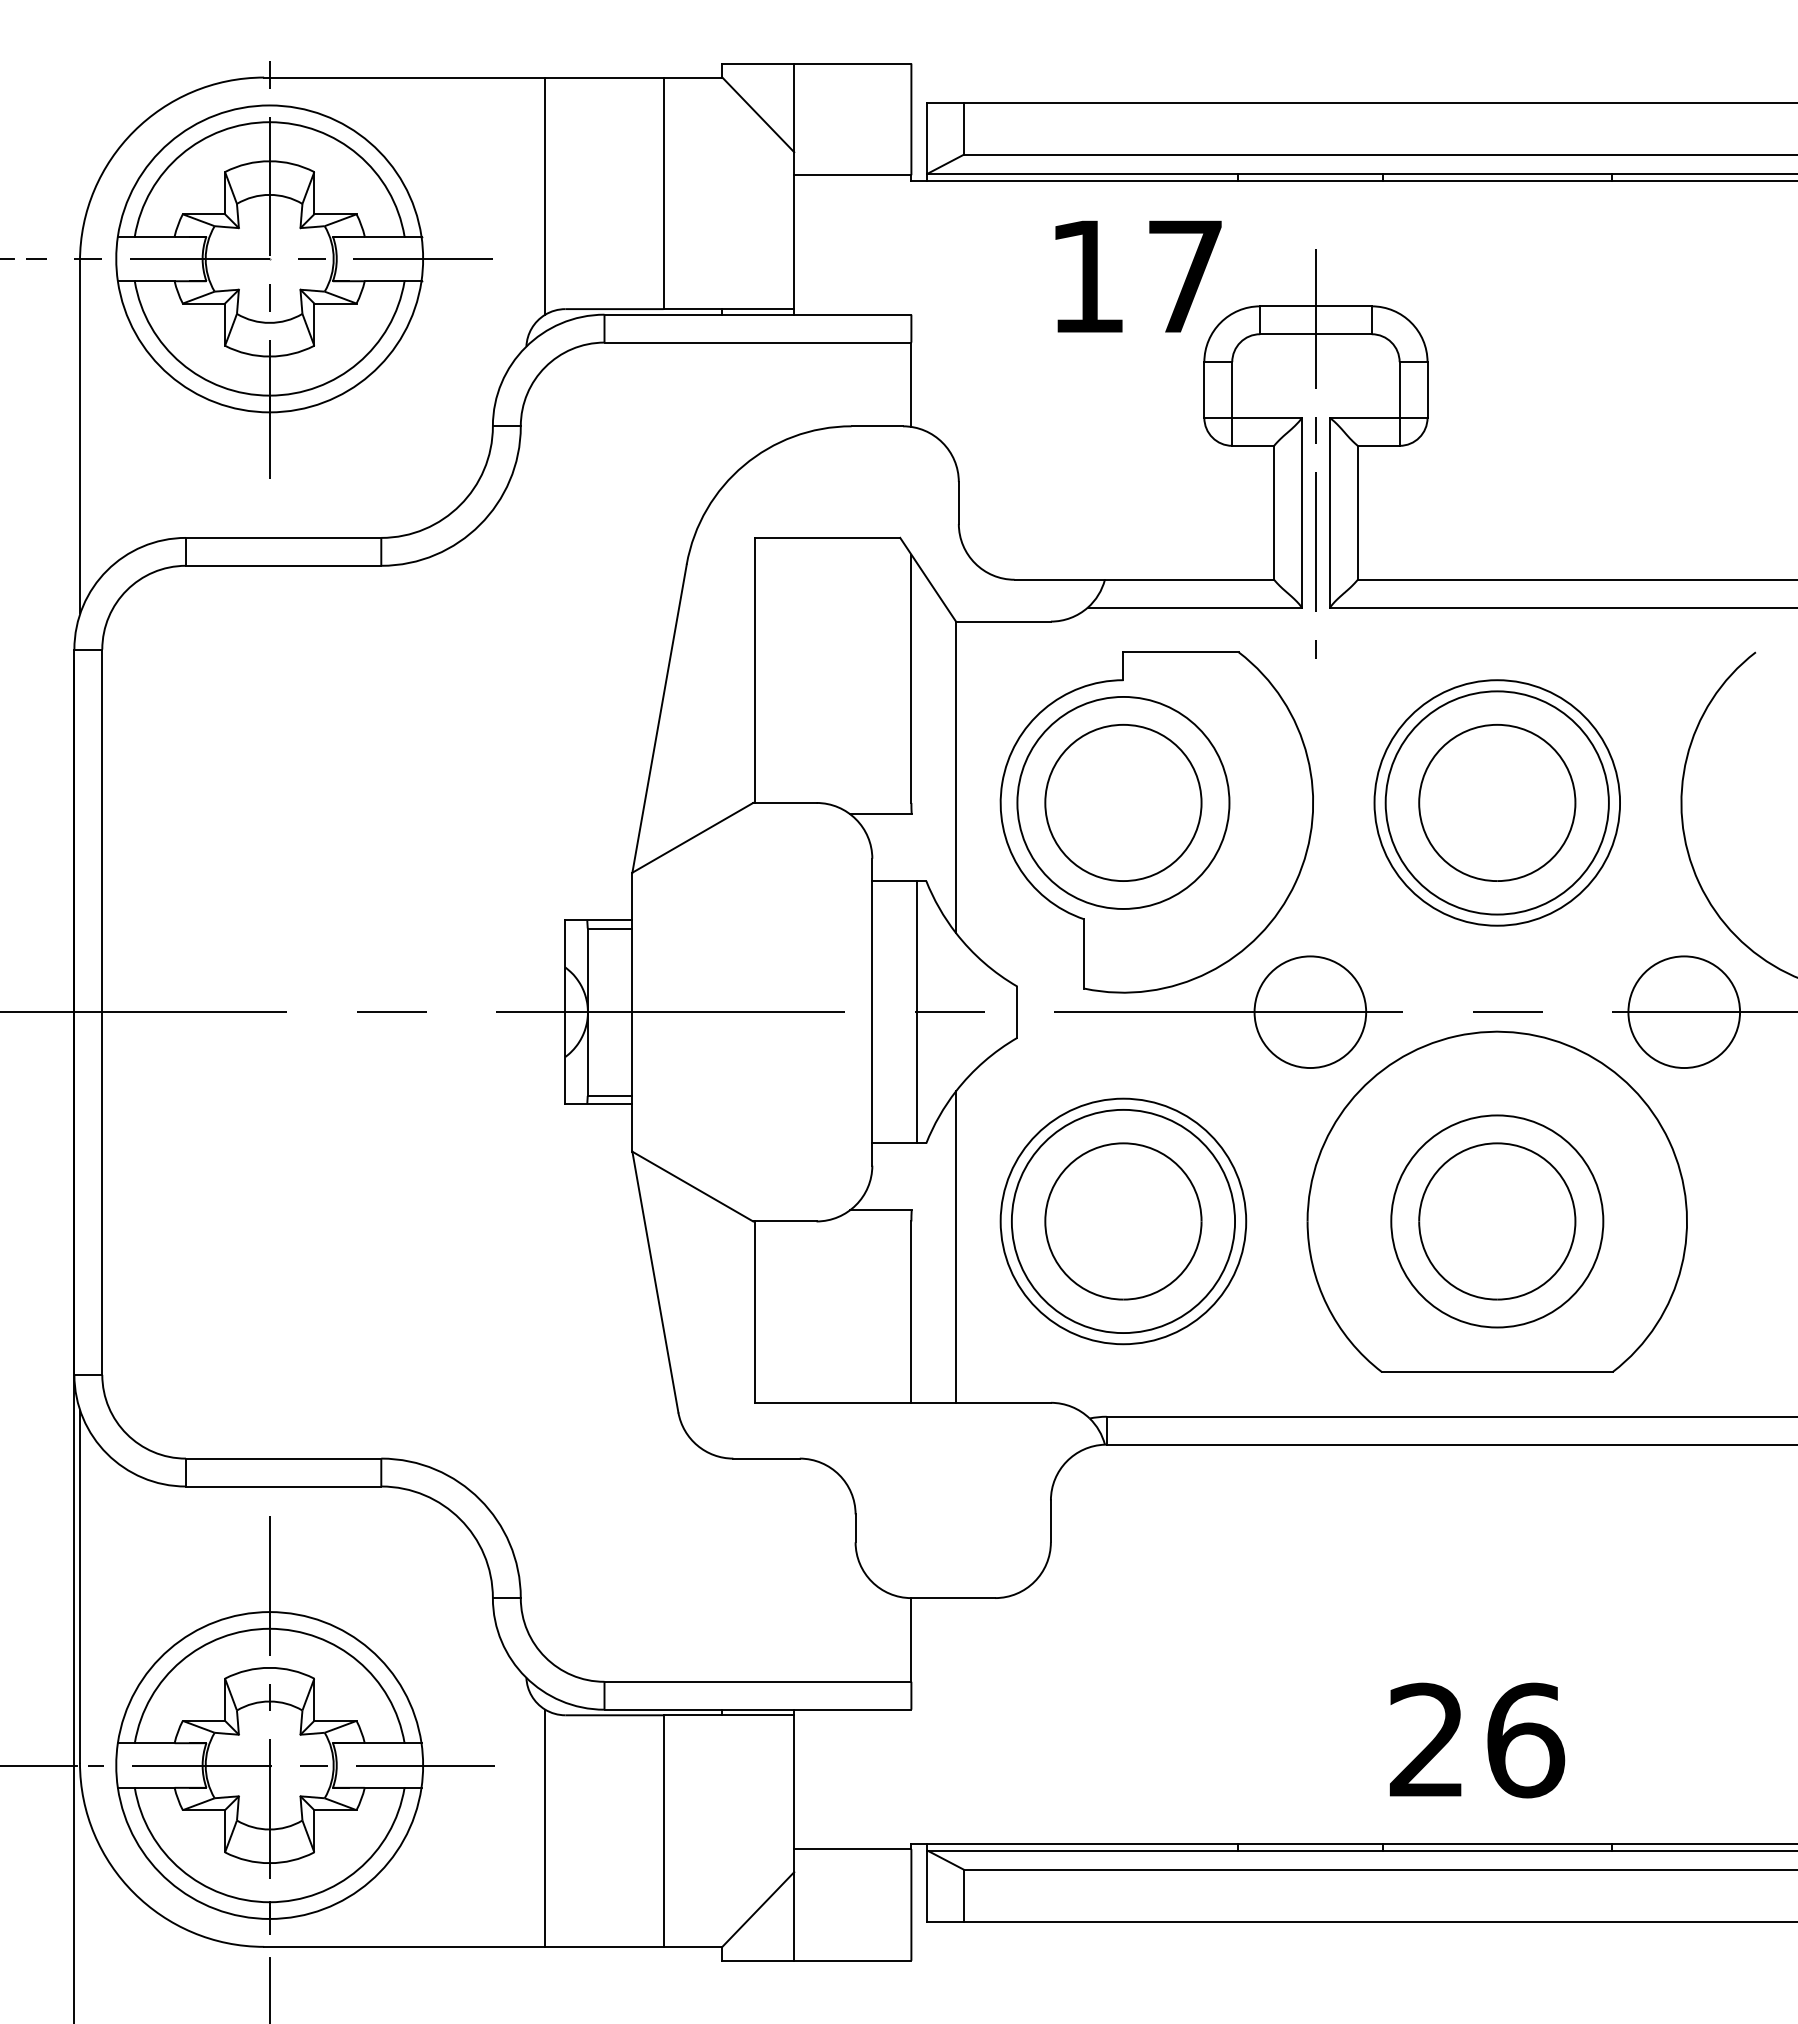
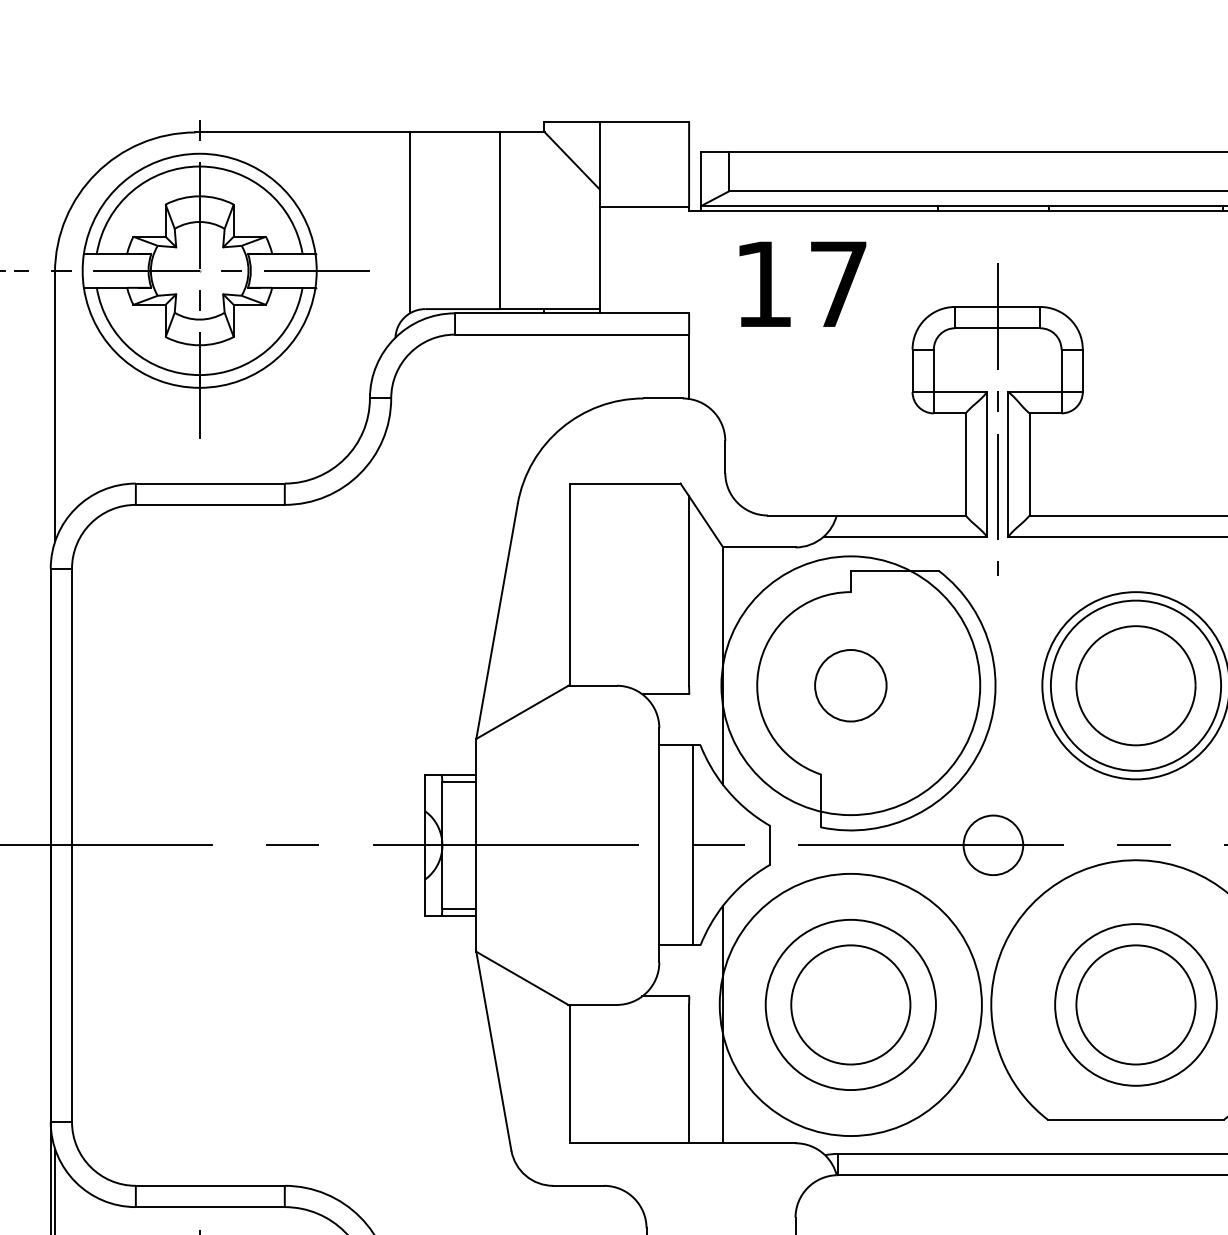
text: (1138, 276) -> (802, 284), moved
circle: (1123, 802) -> (850, 685), size x0.6
circle: (1123, 802) -> (850, 685), size x1.6
circle: (1310, 1012) -> (993, 845), size x0.7
circle: (1123, 1221) -> (850, 1004), size x1.4

